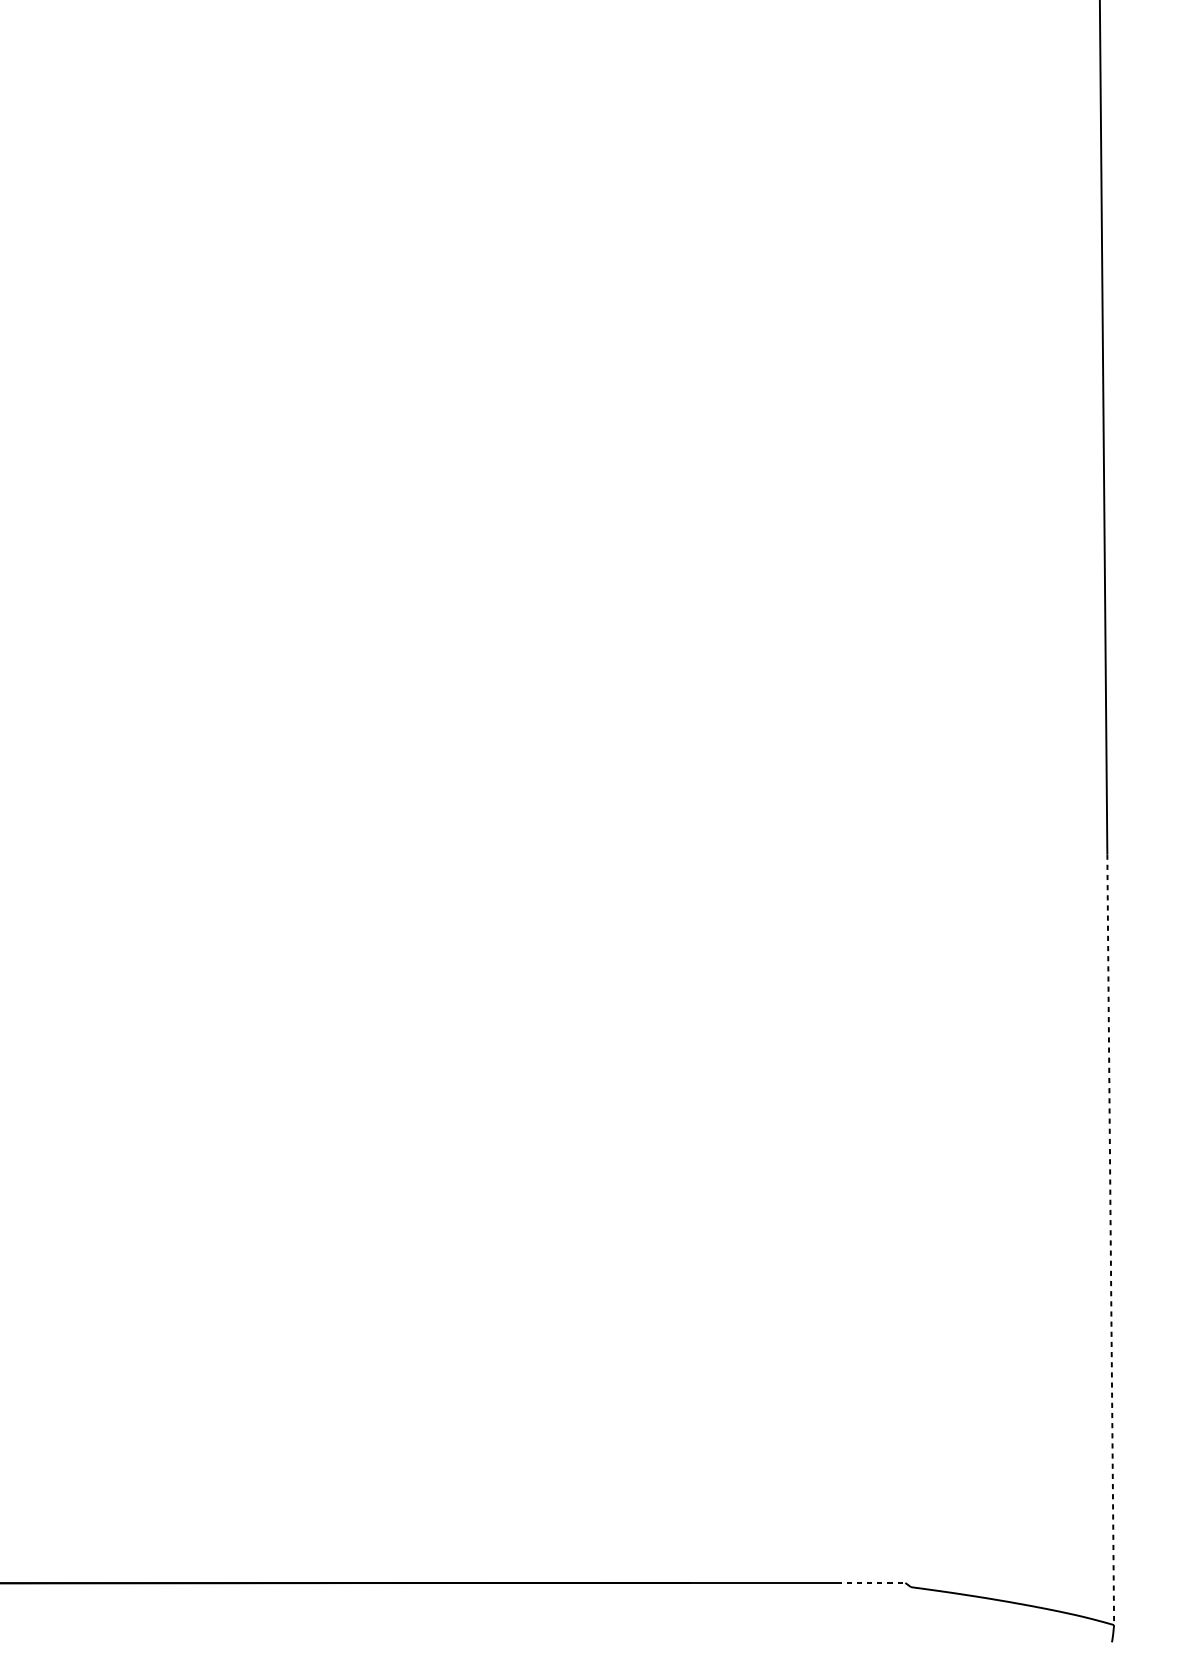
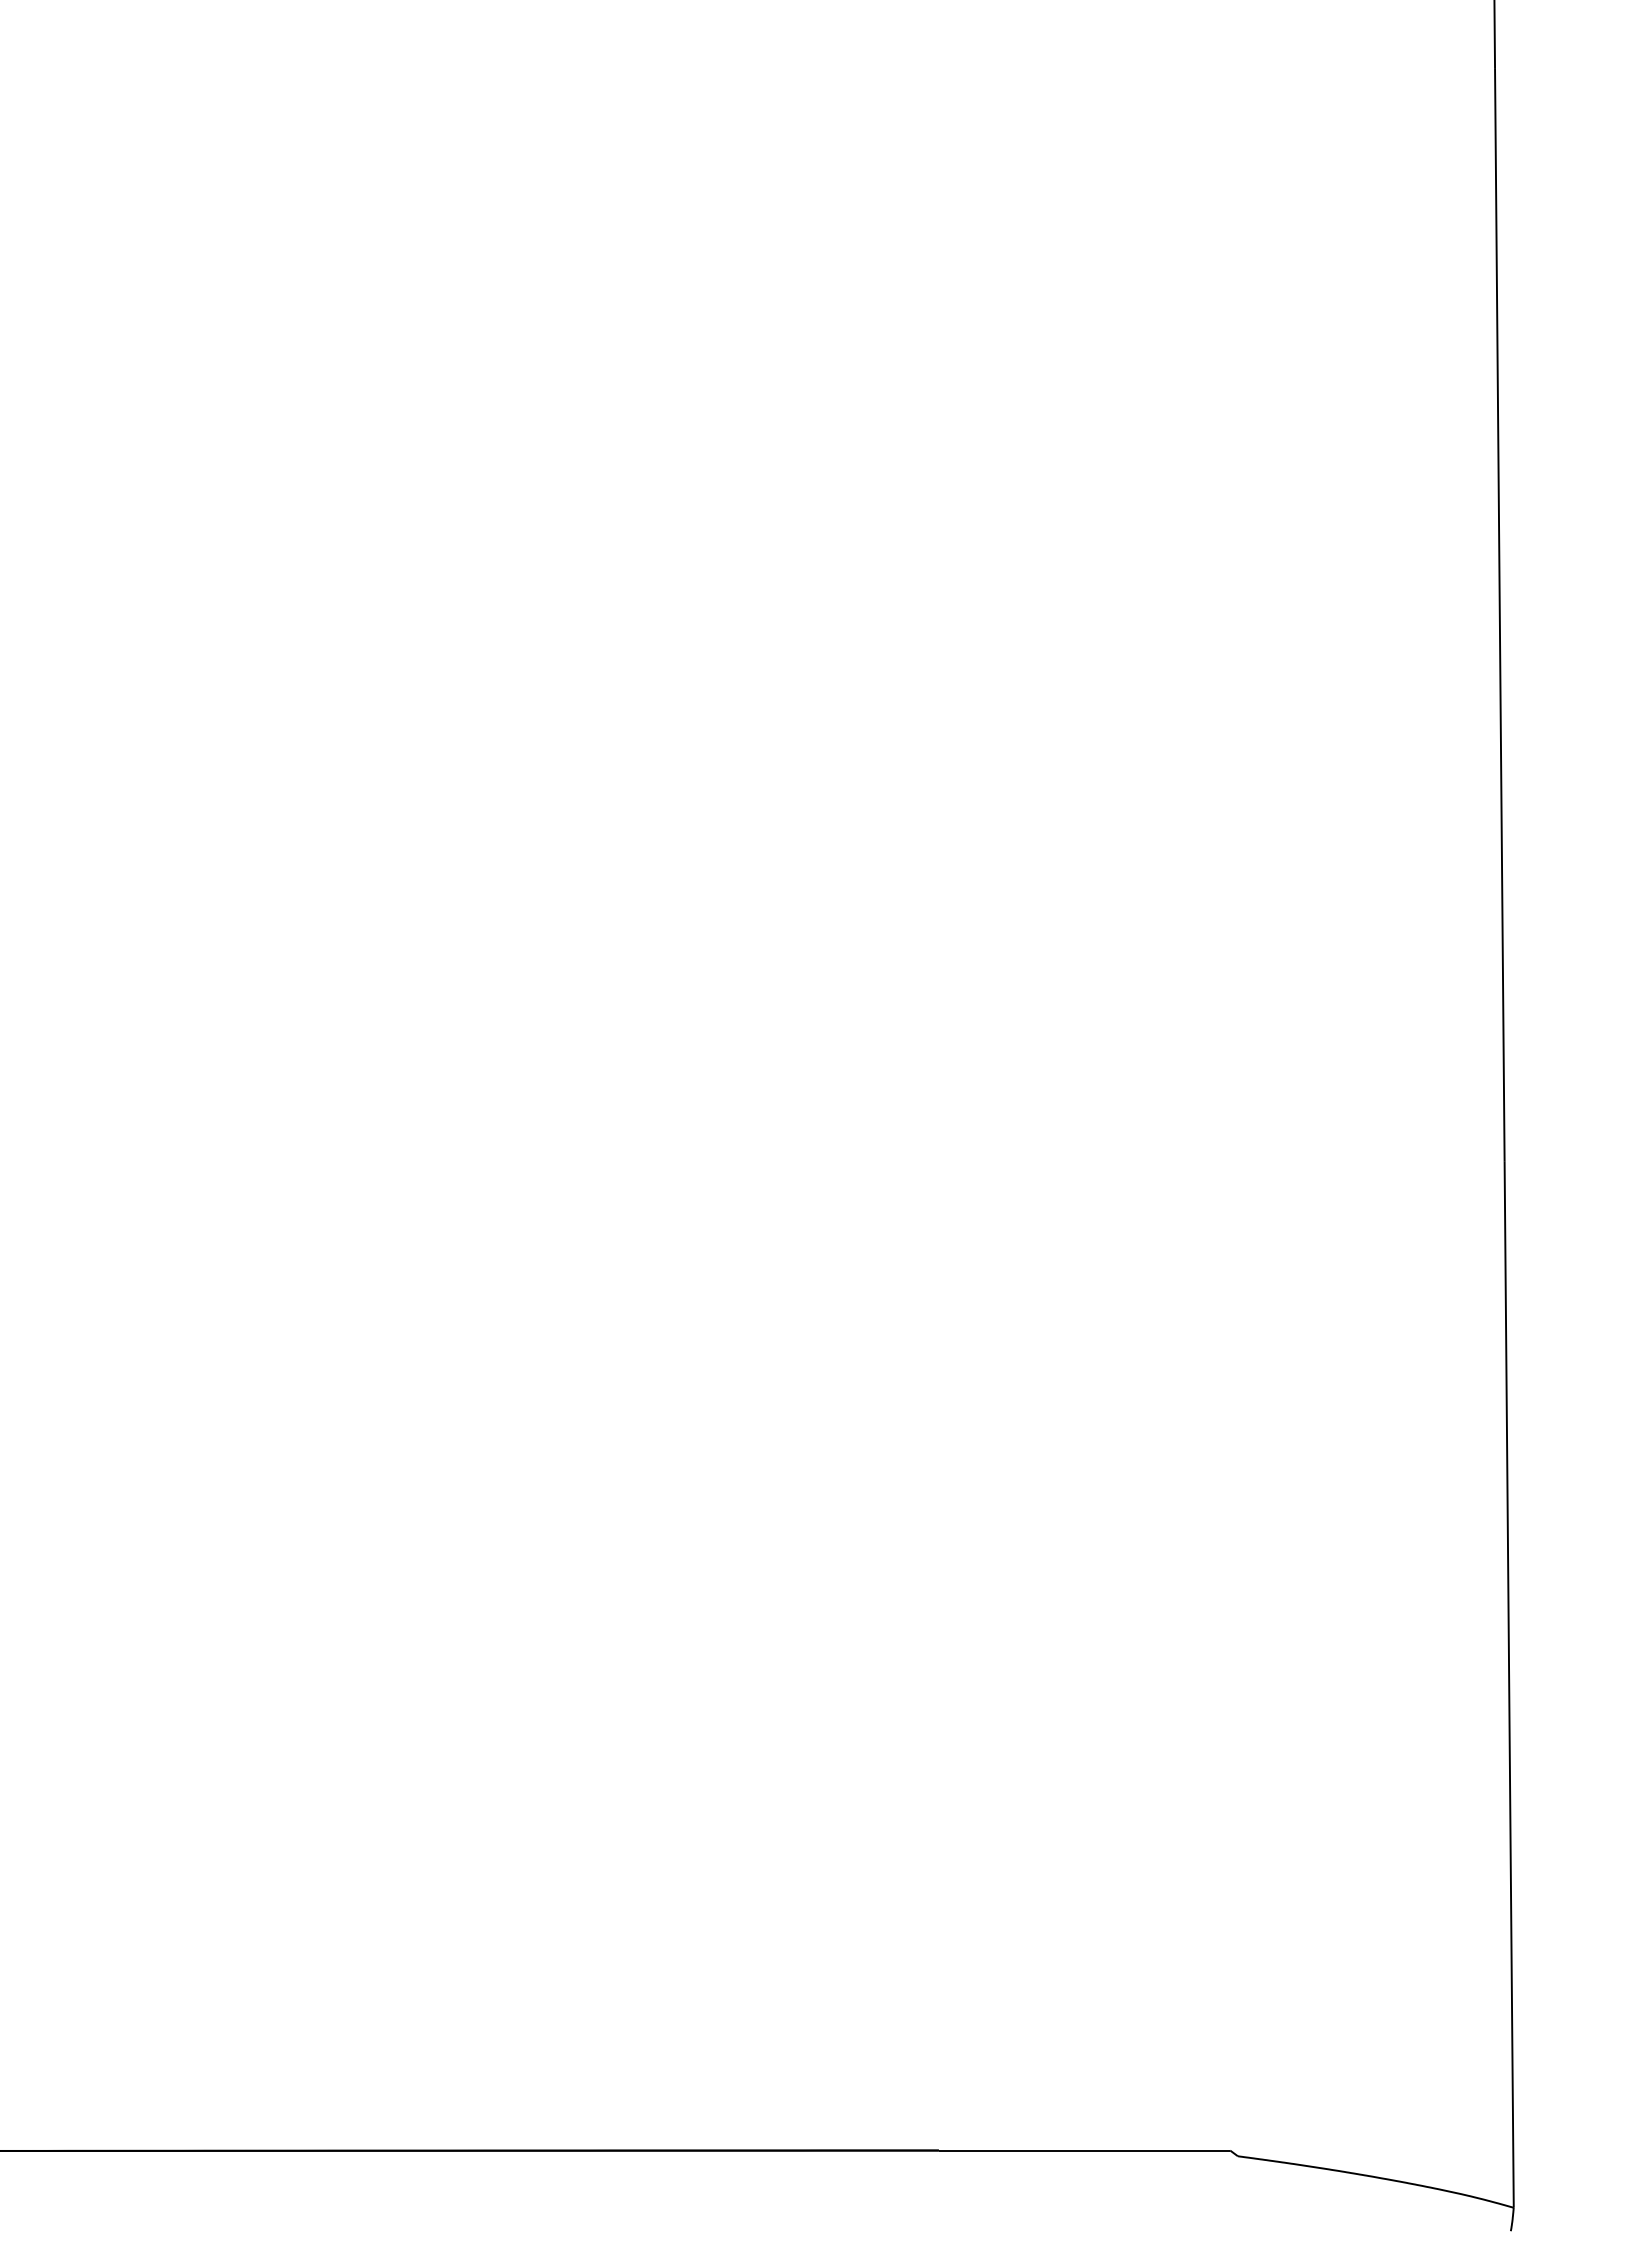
line: (1110, 1239) -> (1509, 1684), dashed -> solid
line: (870, 1582) -> (1183, 2150), dashed -> solid

